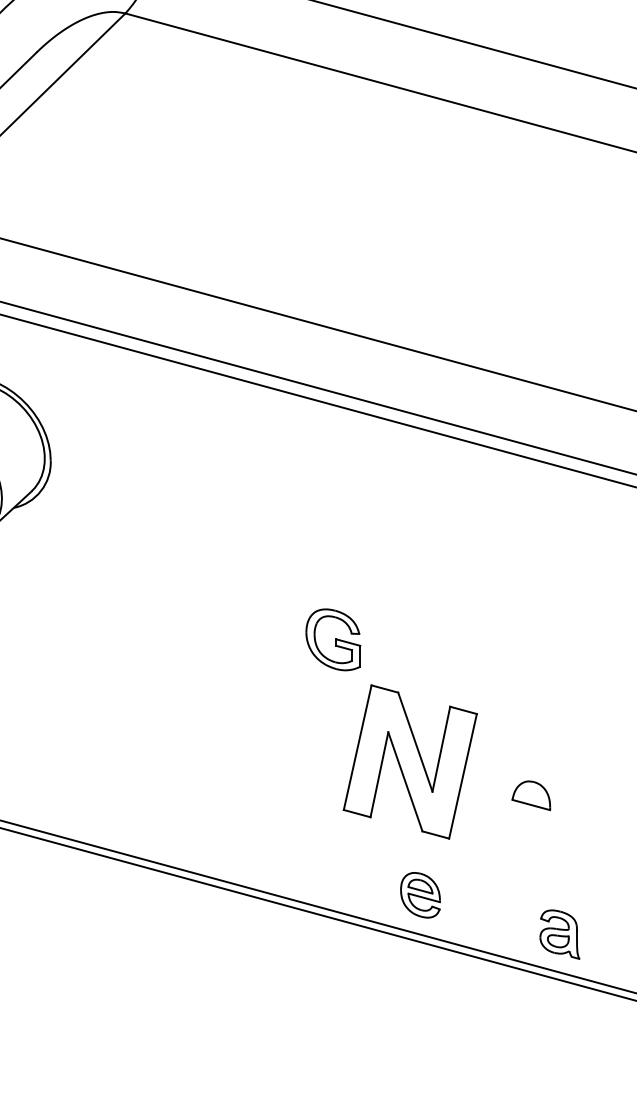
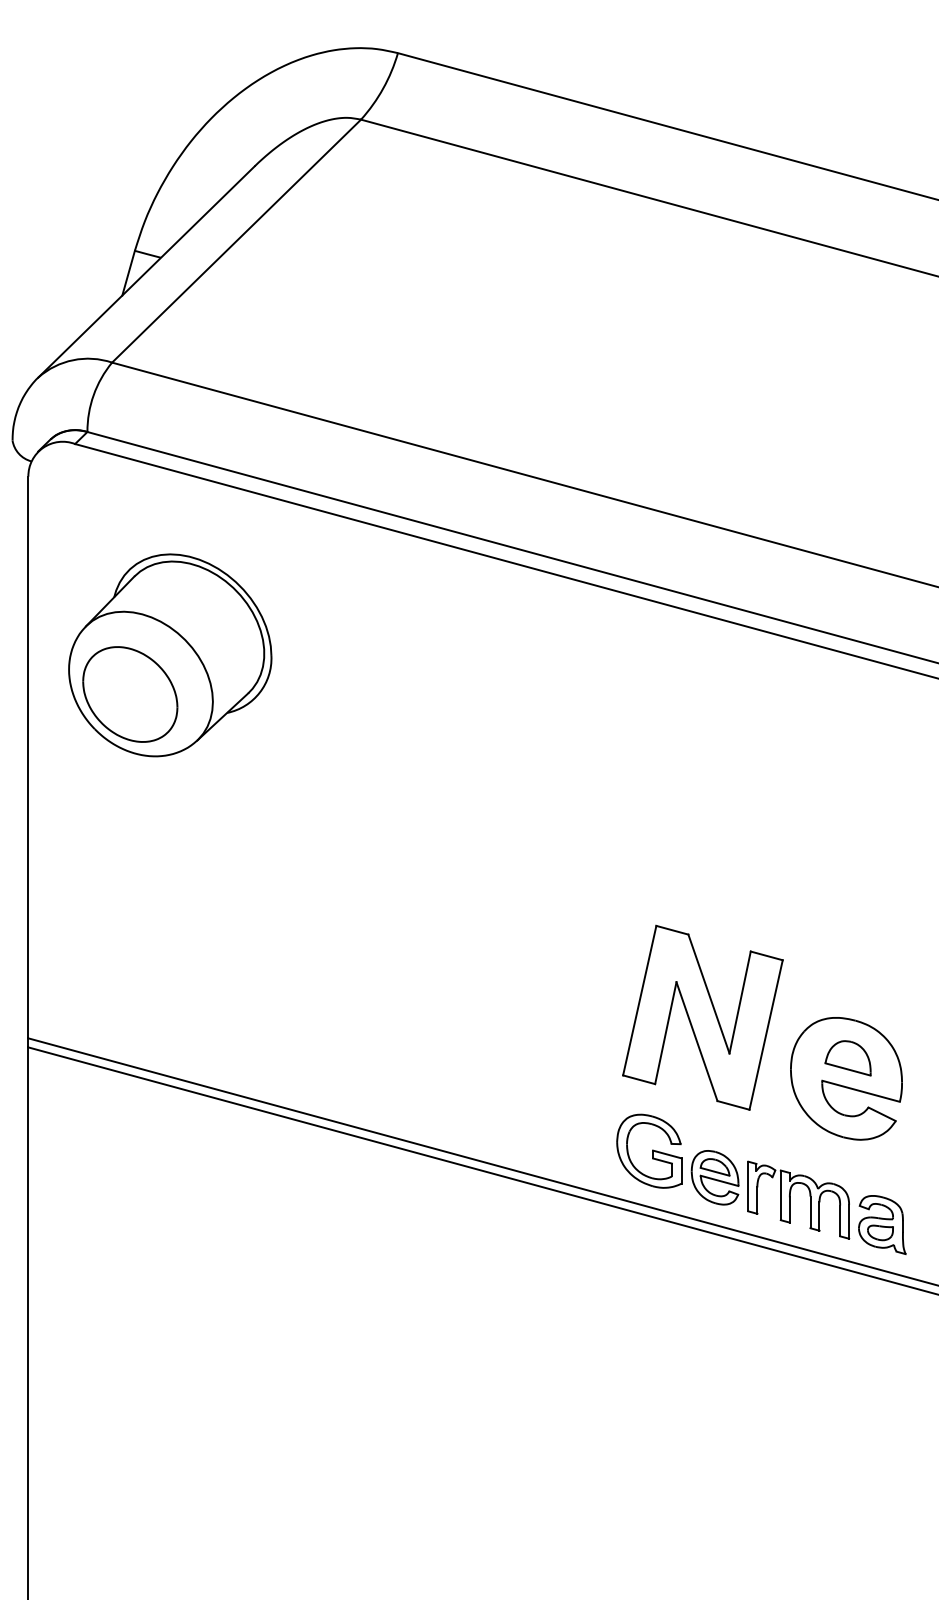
part: (333, 639) -> (649, 1150), moved
part: (530, 812) -> (846, 1078), added
part: (483, 913) -> (790, 1199), added

